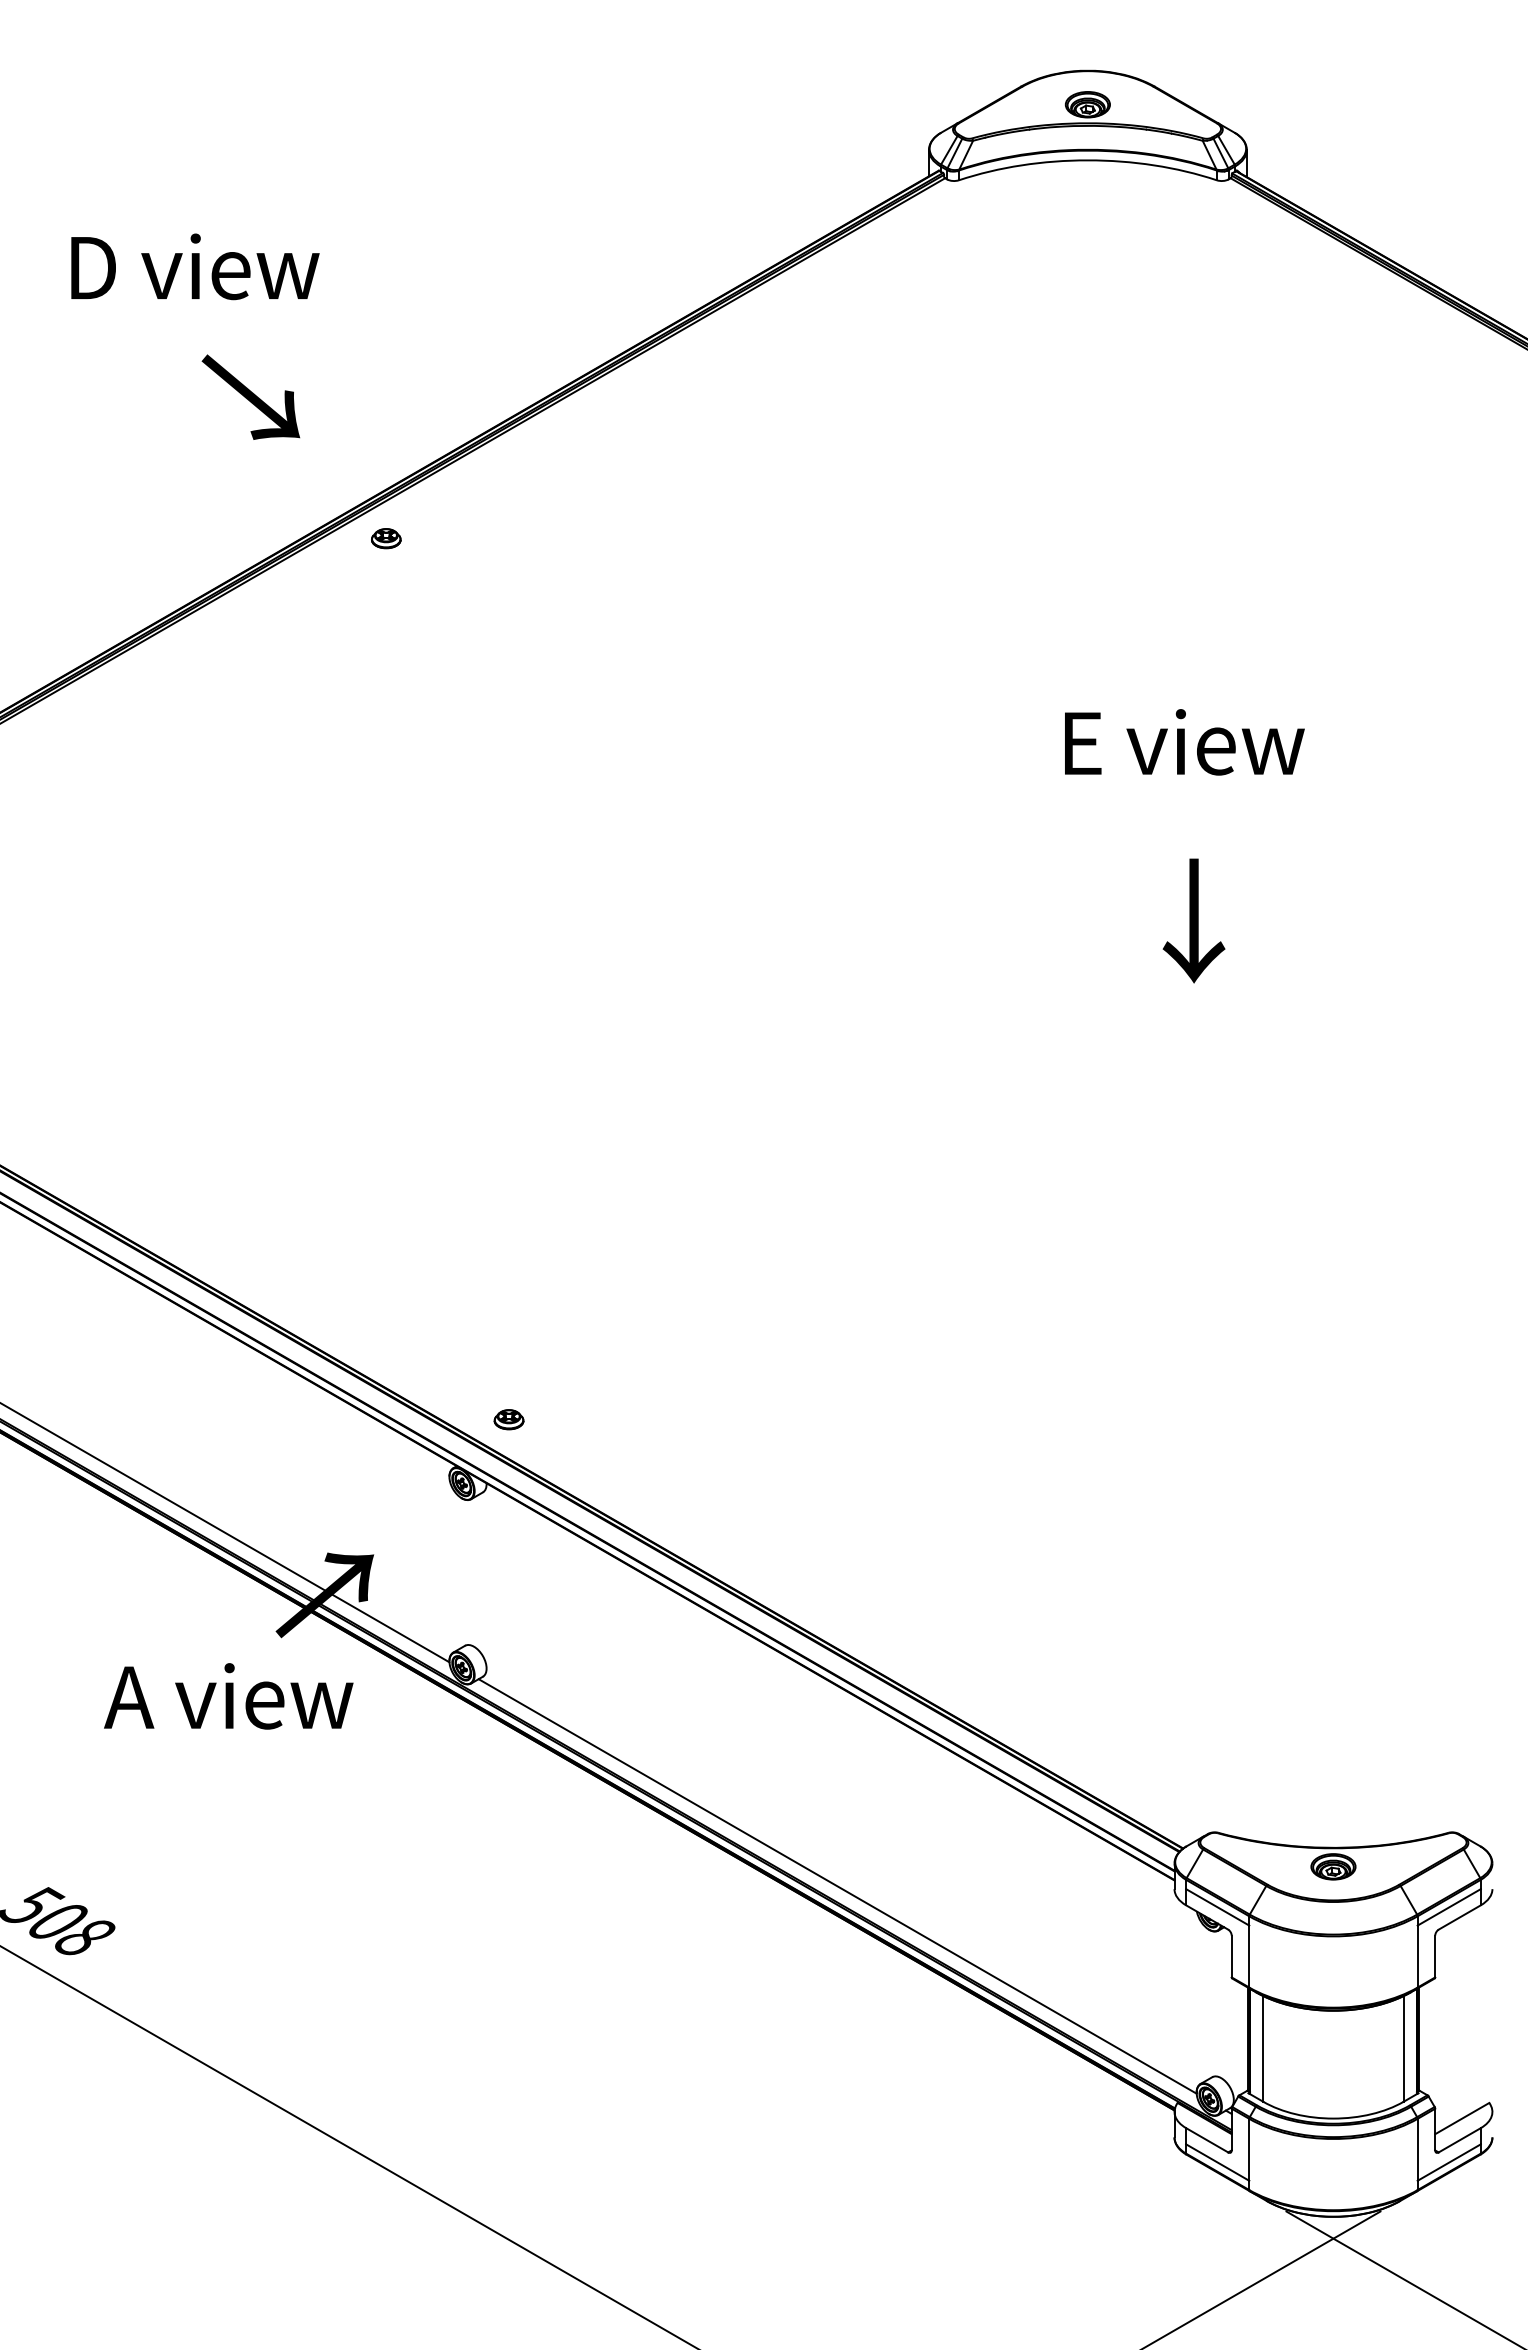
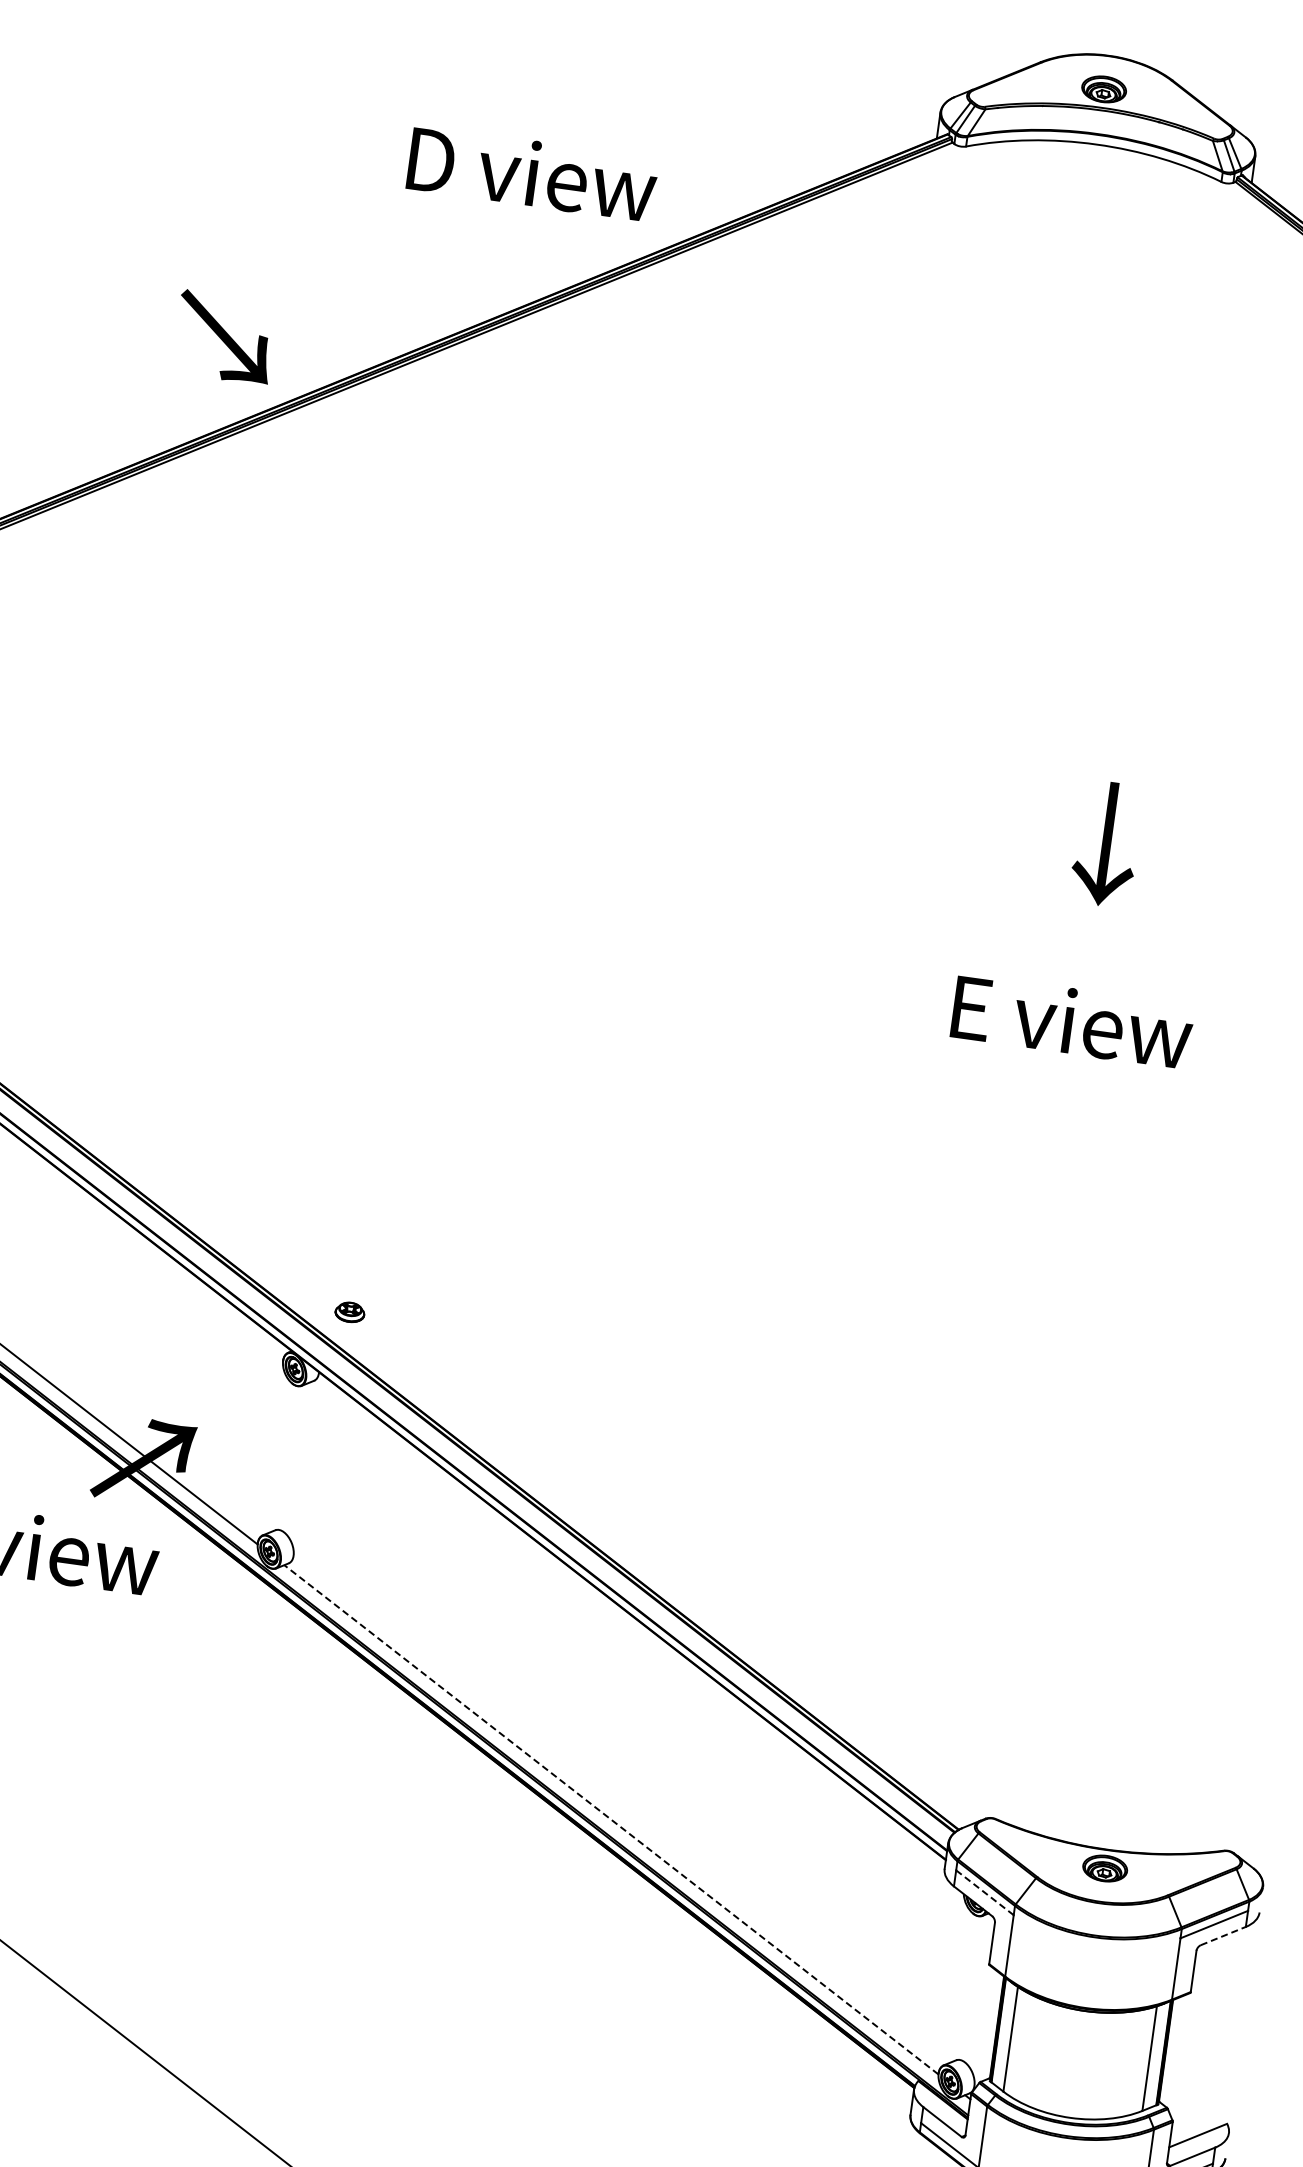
text: (195, 266) -> (532, 173), moved
text: (250, 396) -> (224, 336), moved
part: (386, 538) -> (349, 422), removed
text: (1184, 742) -> (1072, 1021), moved
text: (1193, 920) -> (1106, 843), moved
line: (837, 1886) -> (611, 1819), solid -> dashed
line: (1218, 1907) -> (985, 1893), solid -> dashed
line: (1460, 1917) -> (1224, 1936), solid -> dashed

